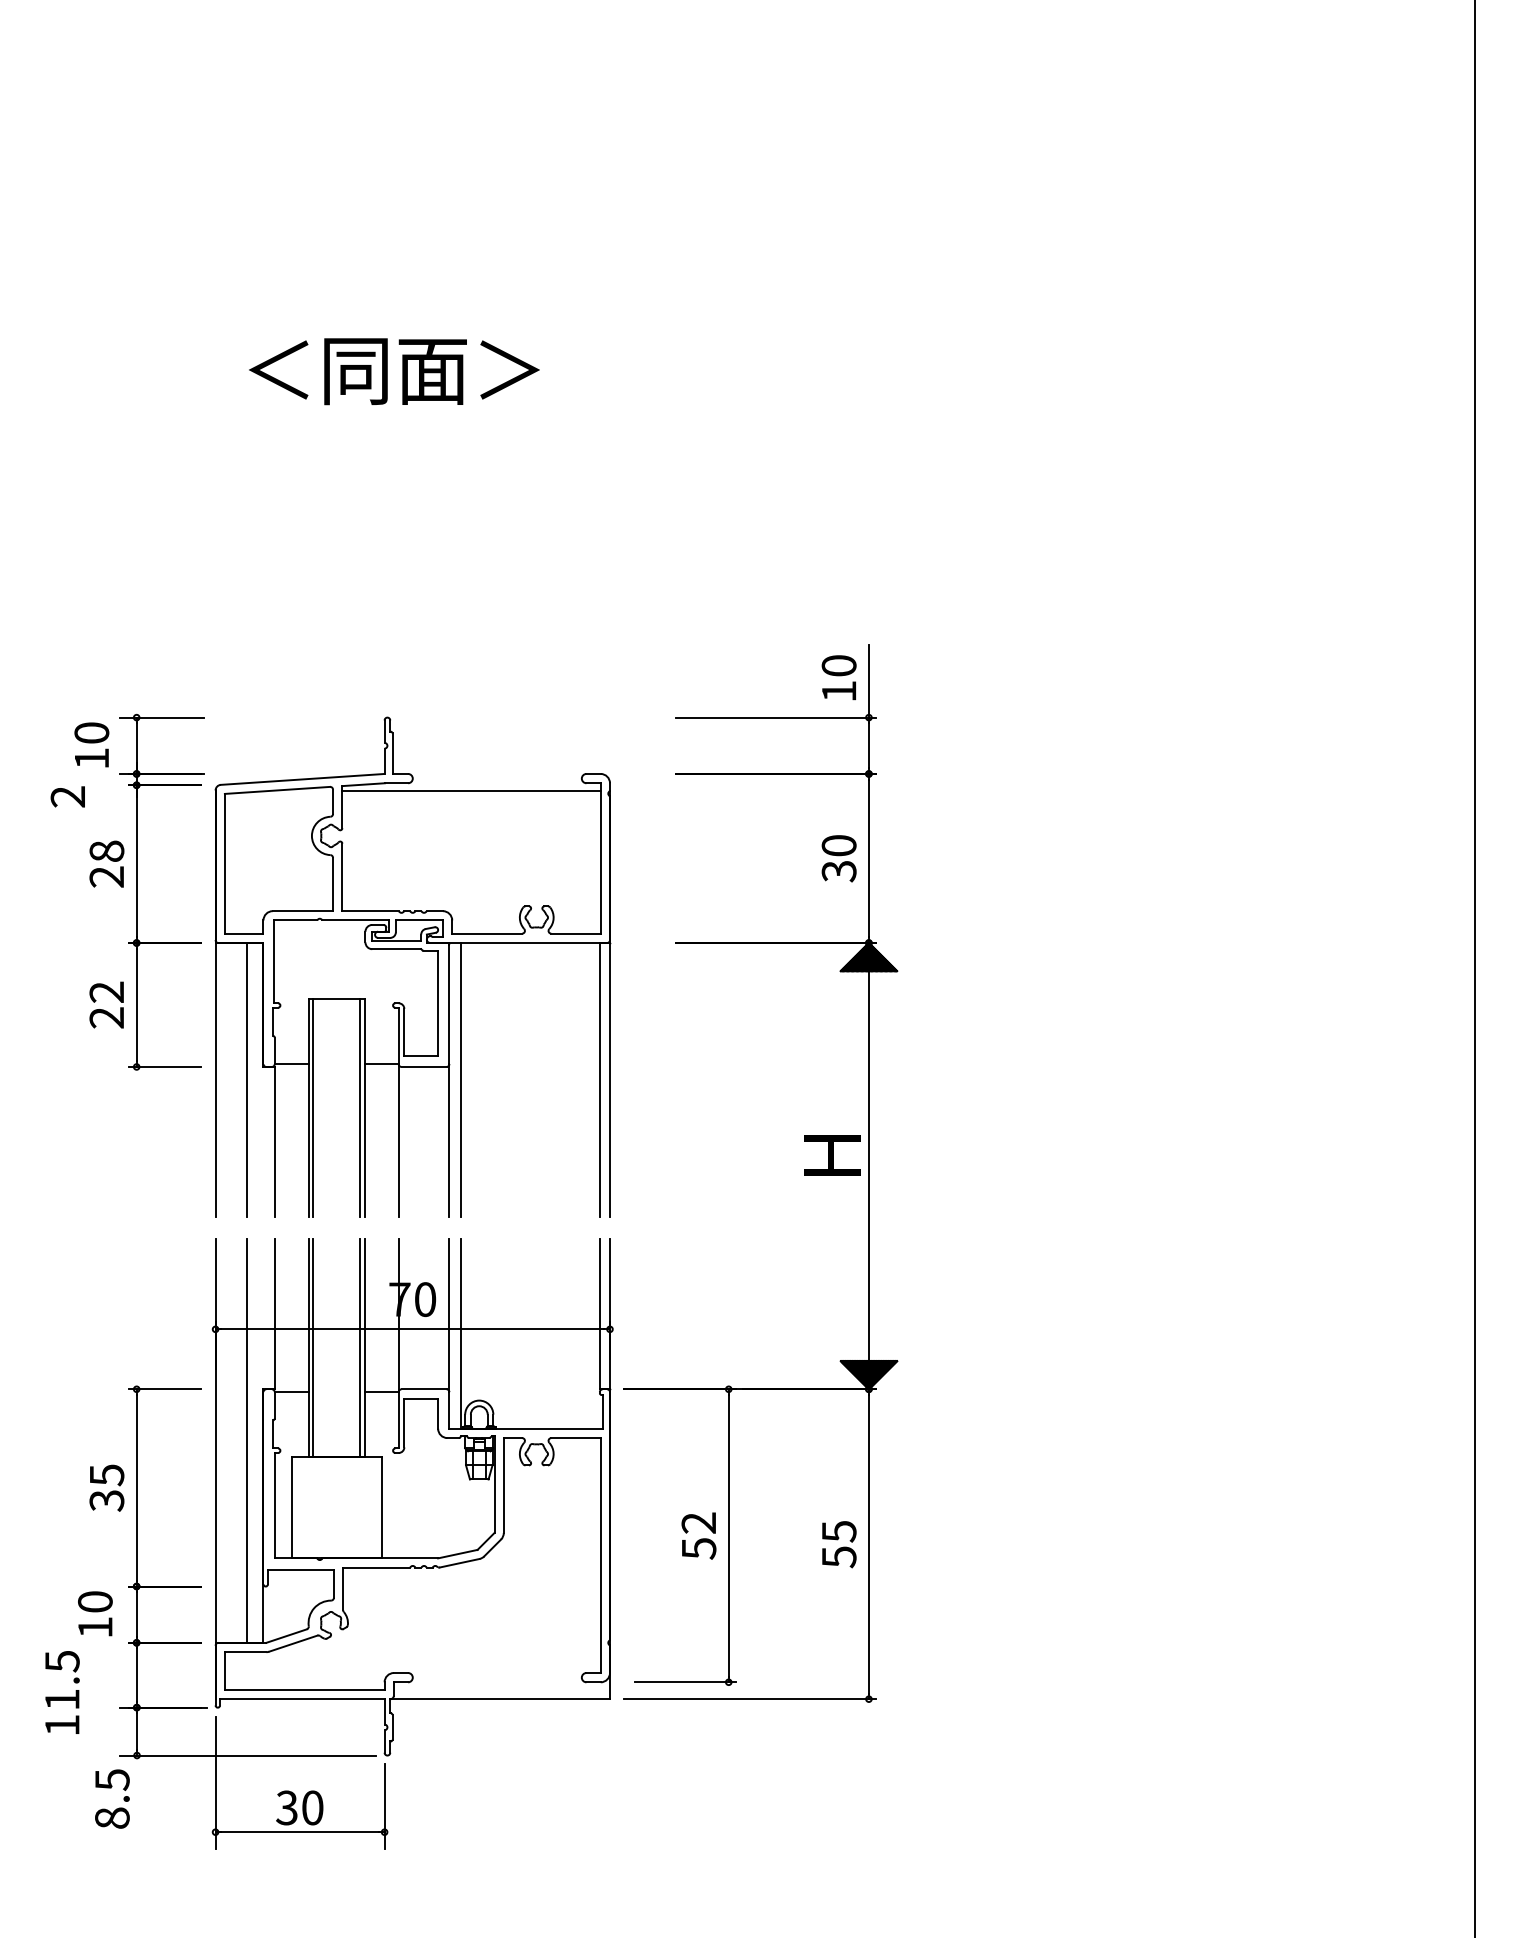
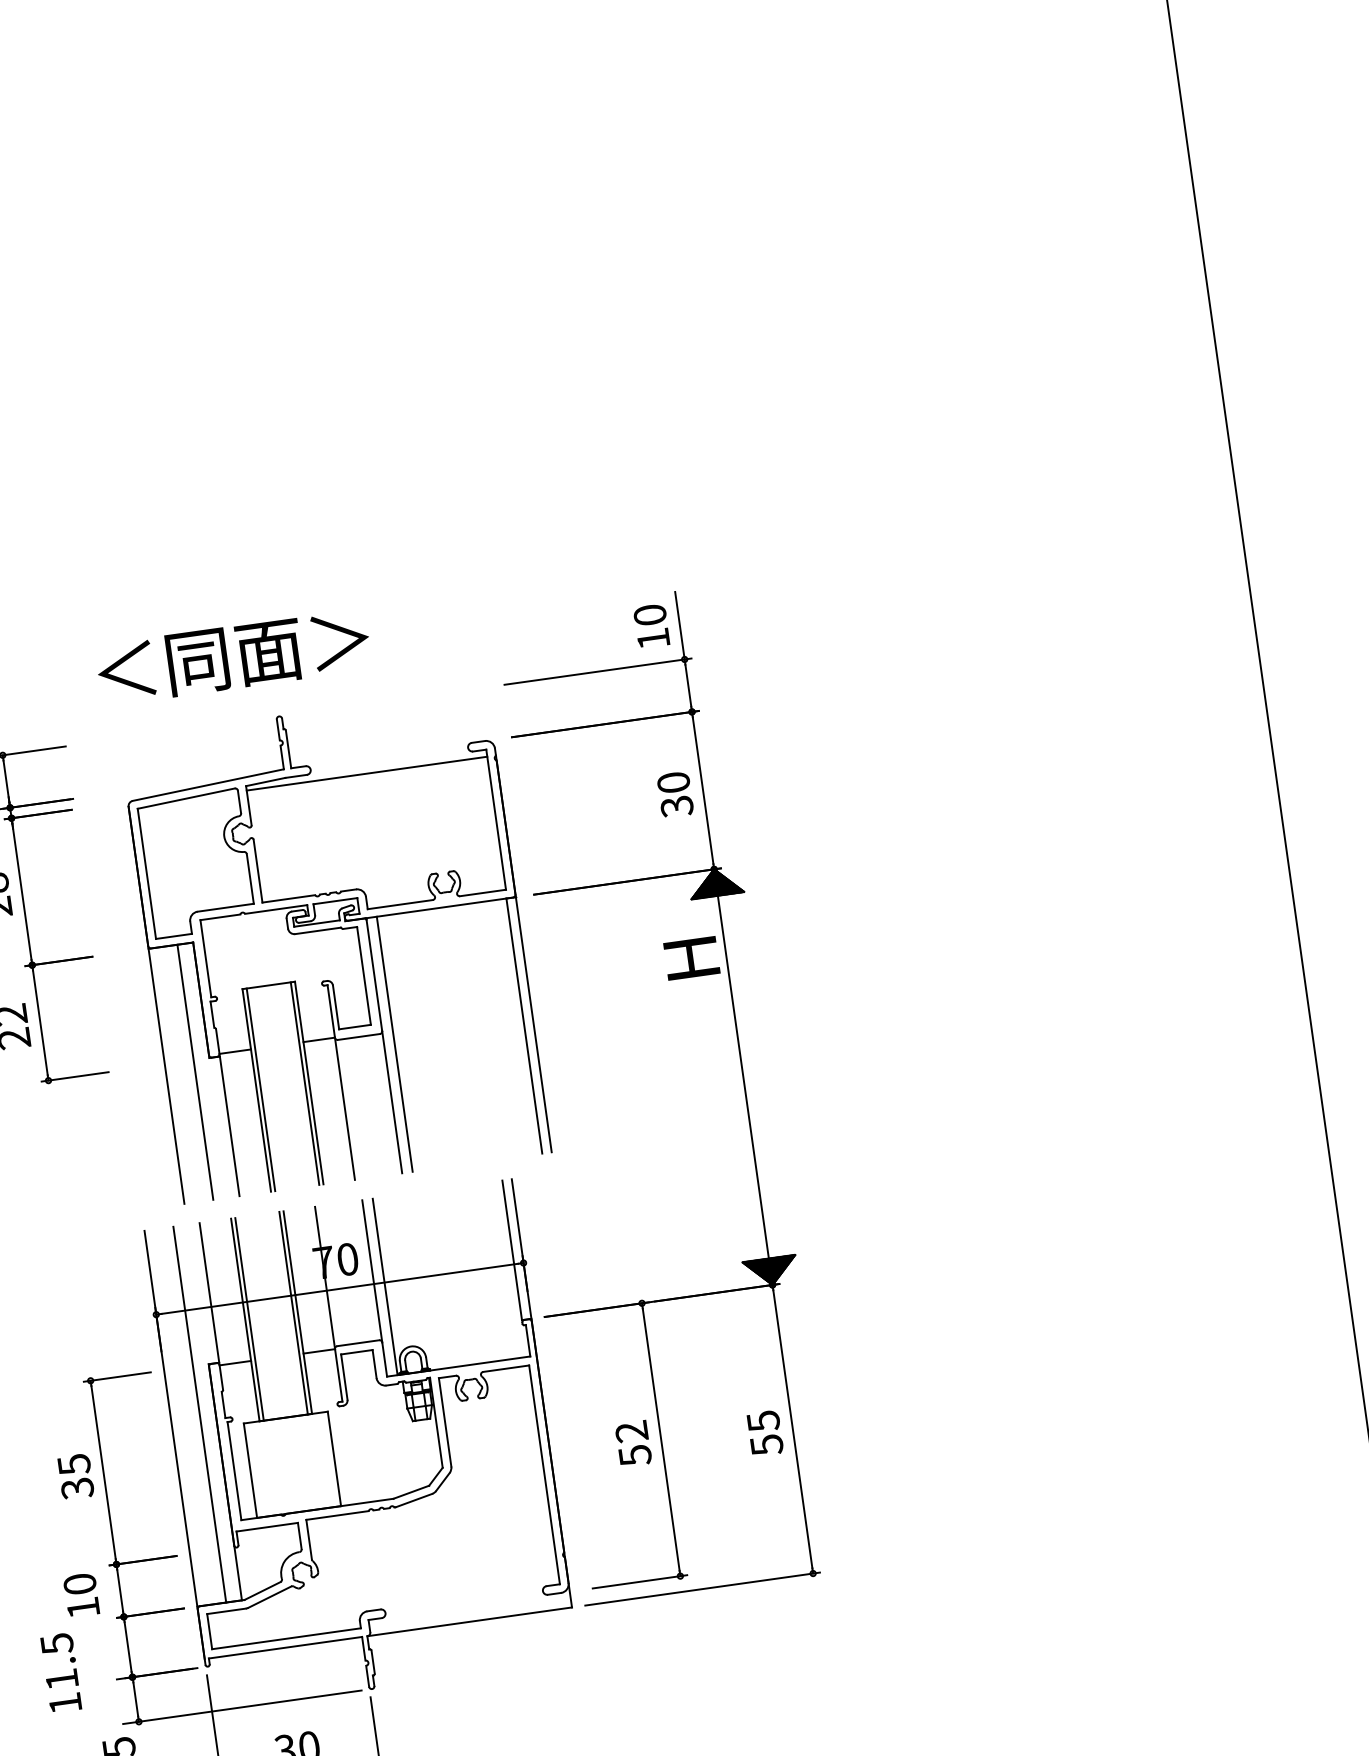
text: (394, 371) -> (233, 657), moved
part: (412, 966) -> (335, 944), moved
text: (832, 1155) -> (692, 958), moved

